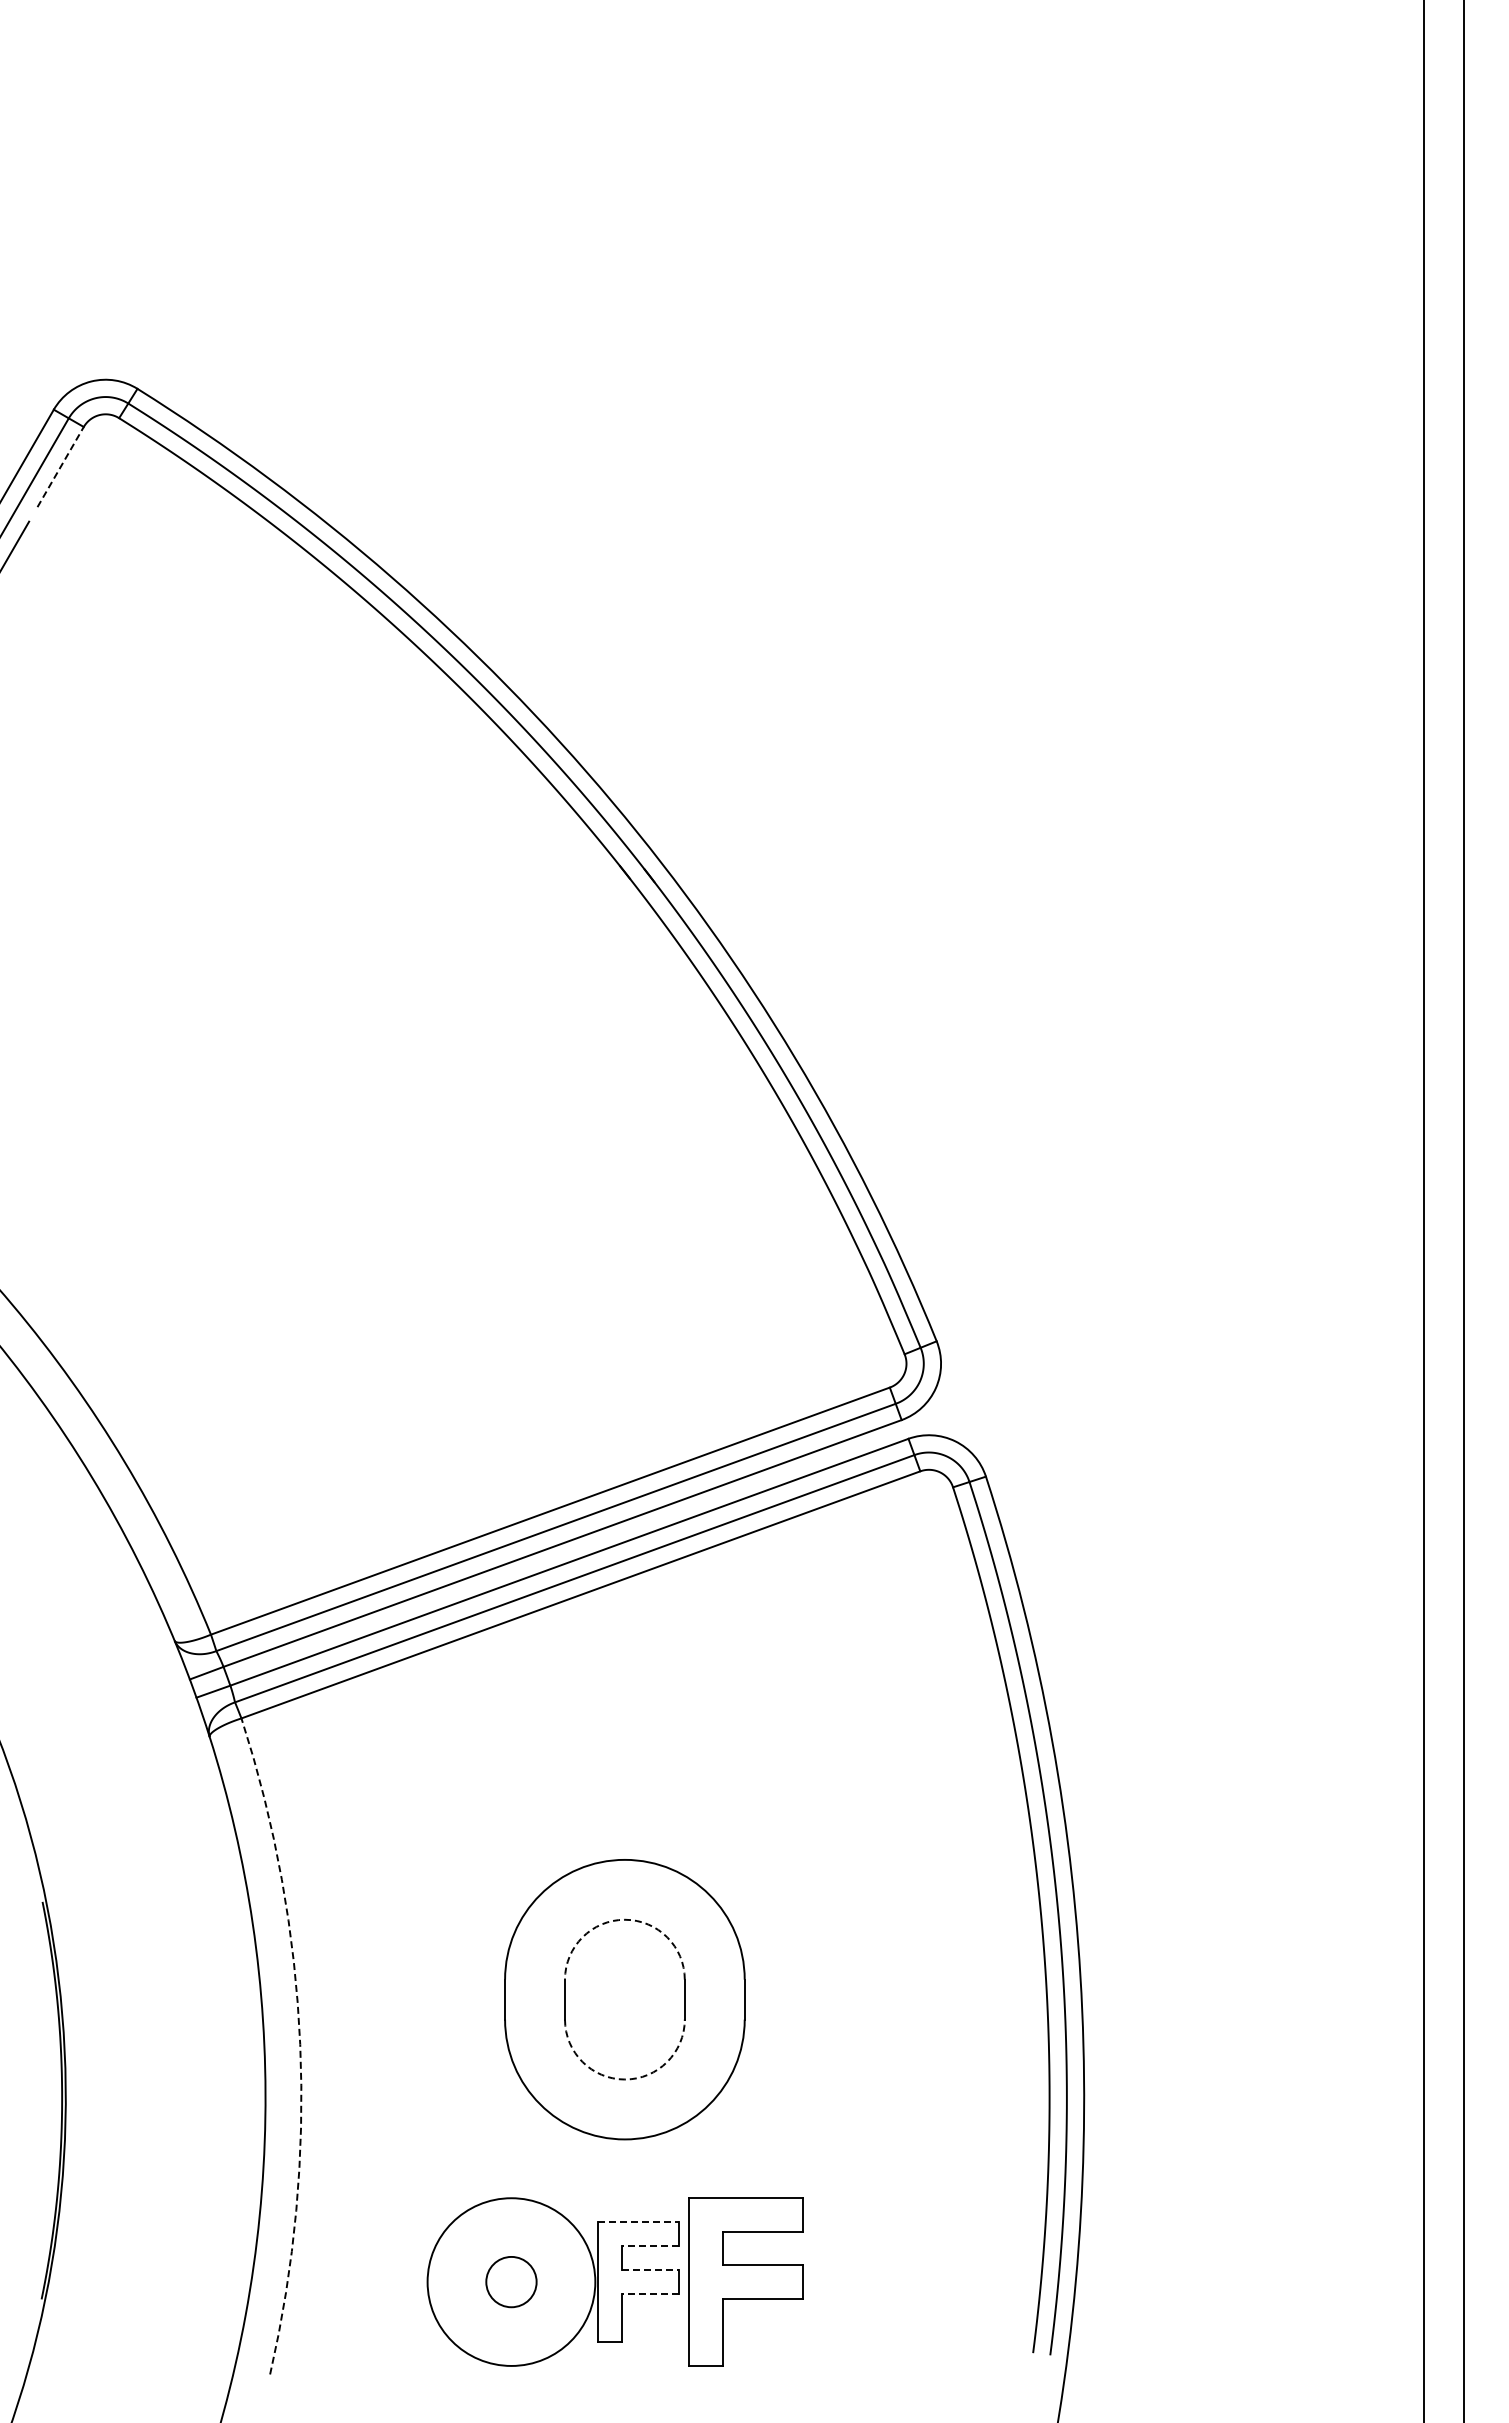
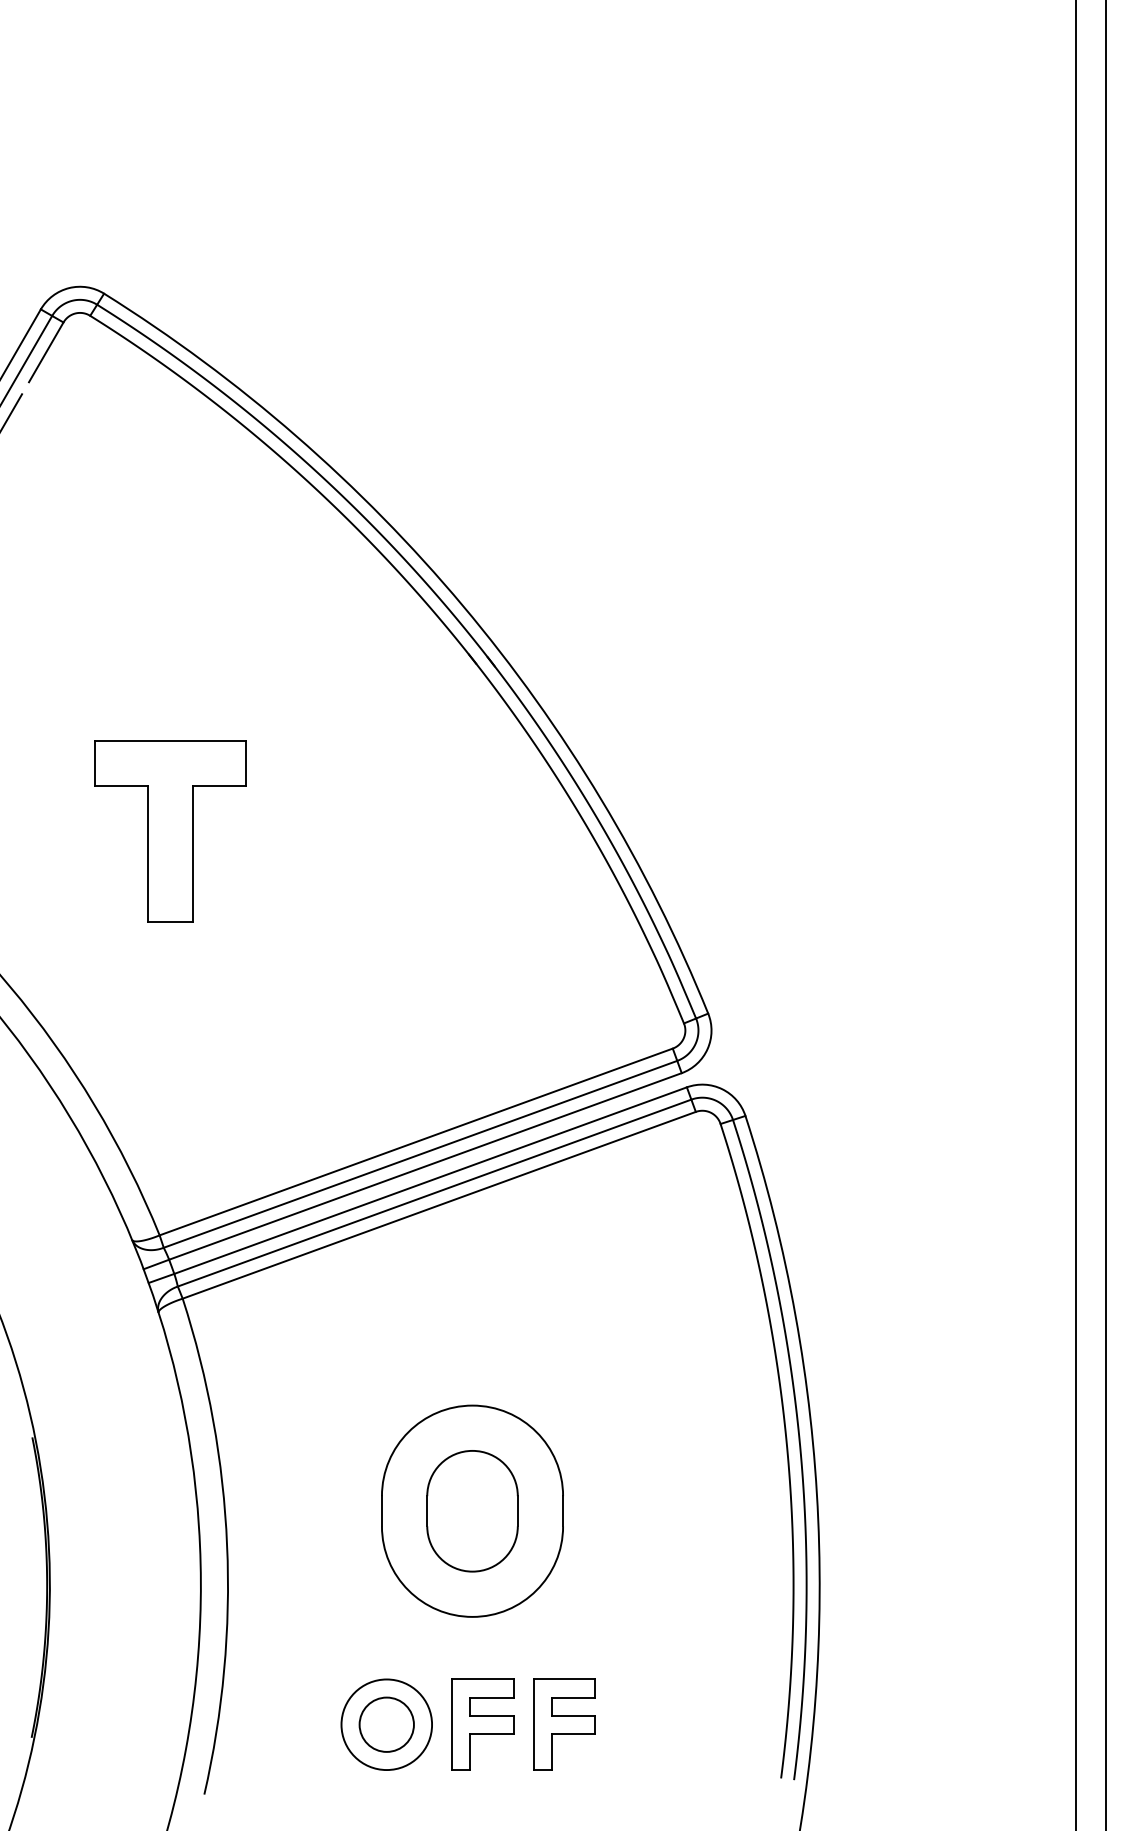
line: (60, 467) -> (45, 353), dashed -> solid
part: (225, 1099) -> (170, 830), added
arc: (624, 1919) -> (472, 1450), dashed -> solid
arc: (300, 2044) -> (227, 1545), dashed -> solid
arc: (624, 2079) -> (472, 1571), dashed -> solid
line: (638, 2222) -> (482, 1679), dashed -> solid
line: (650, 2246) -> (491, 1697), dashed -> solid
line: (650, 2270) -> (491, 1715), dashed -> solid
part: (746, 2281) -> (564, 1724), size x0.71
circle: (511, 2282) -> (386, 1725), size x0.71
circle: (511, 2282) -> (386, 1725), size x1.43
line: (650, 2294) -> (491, 1734), dashed -> solid

